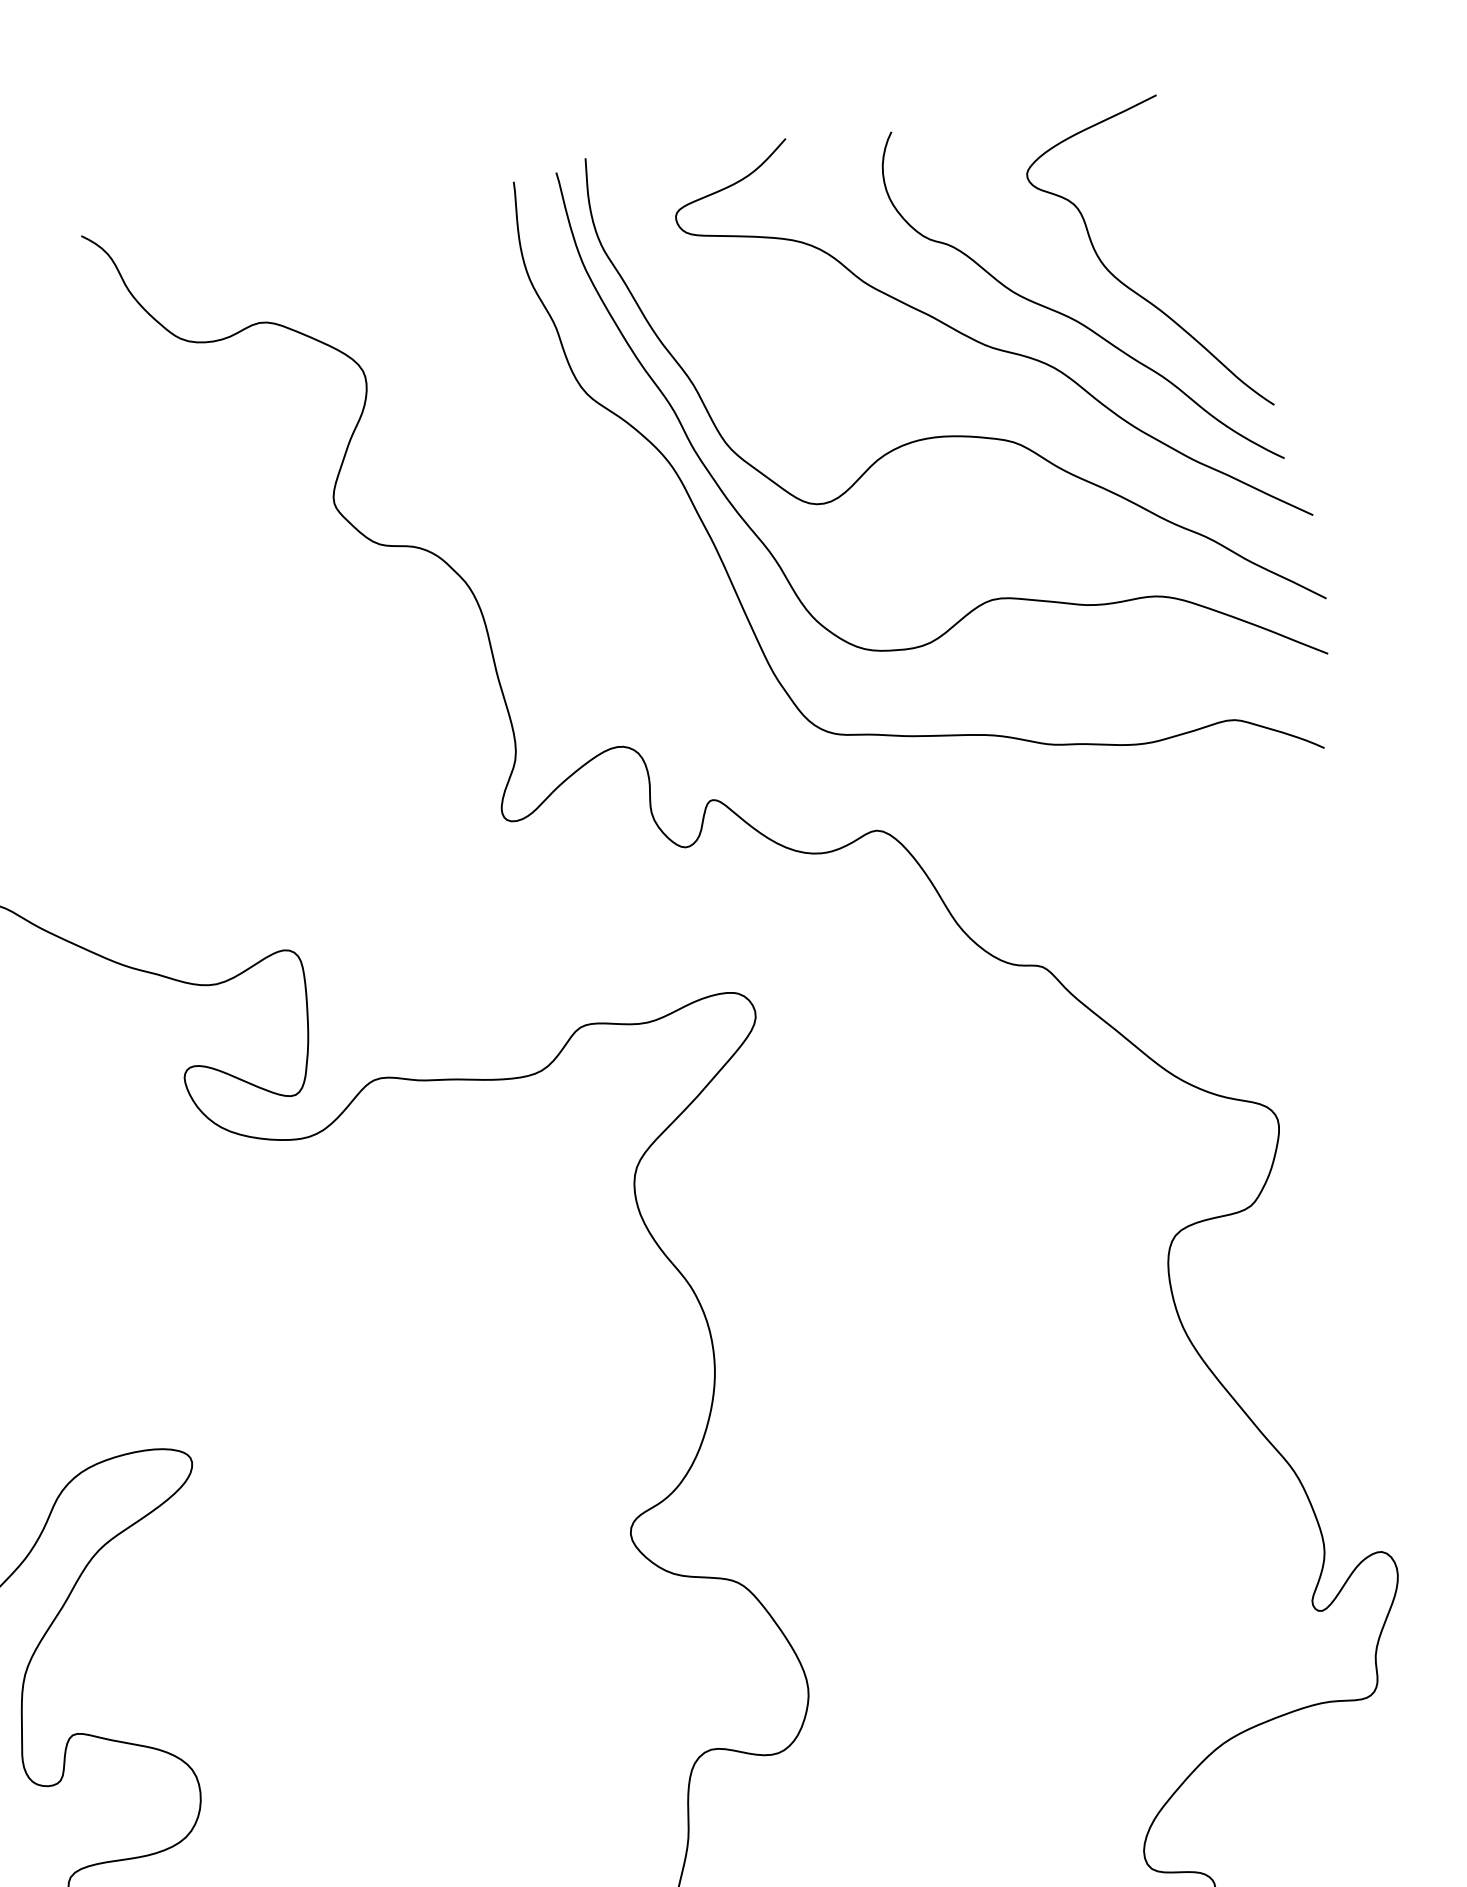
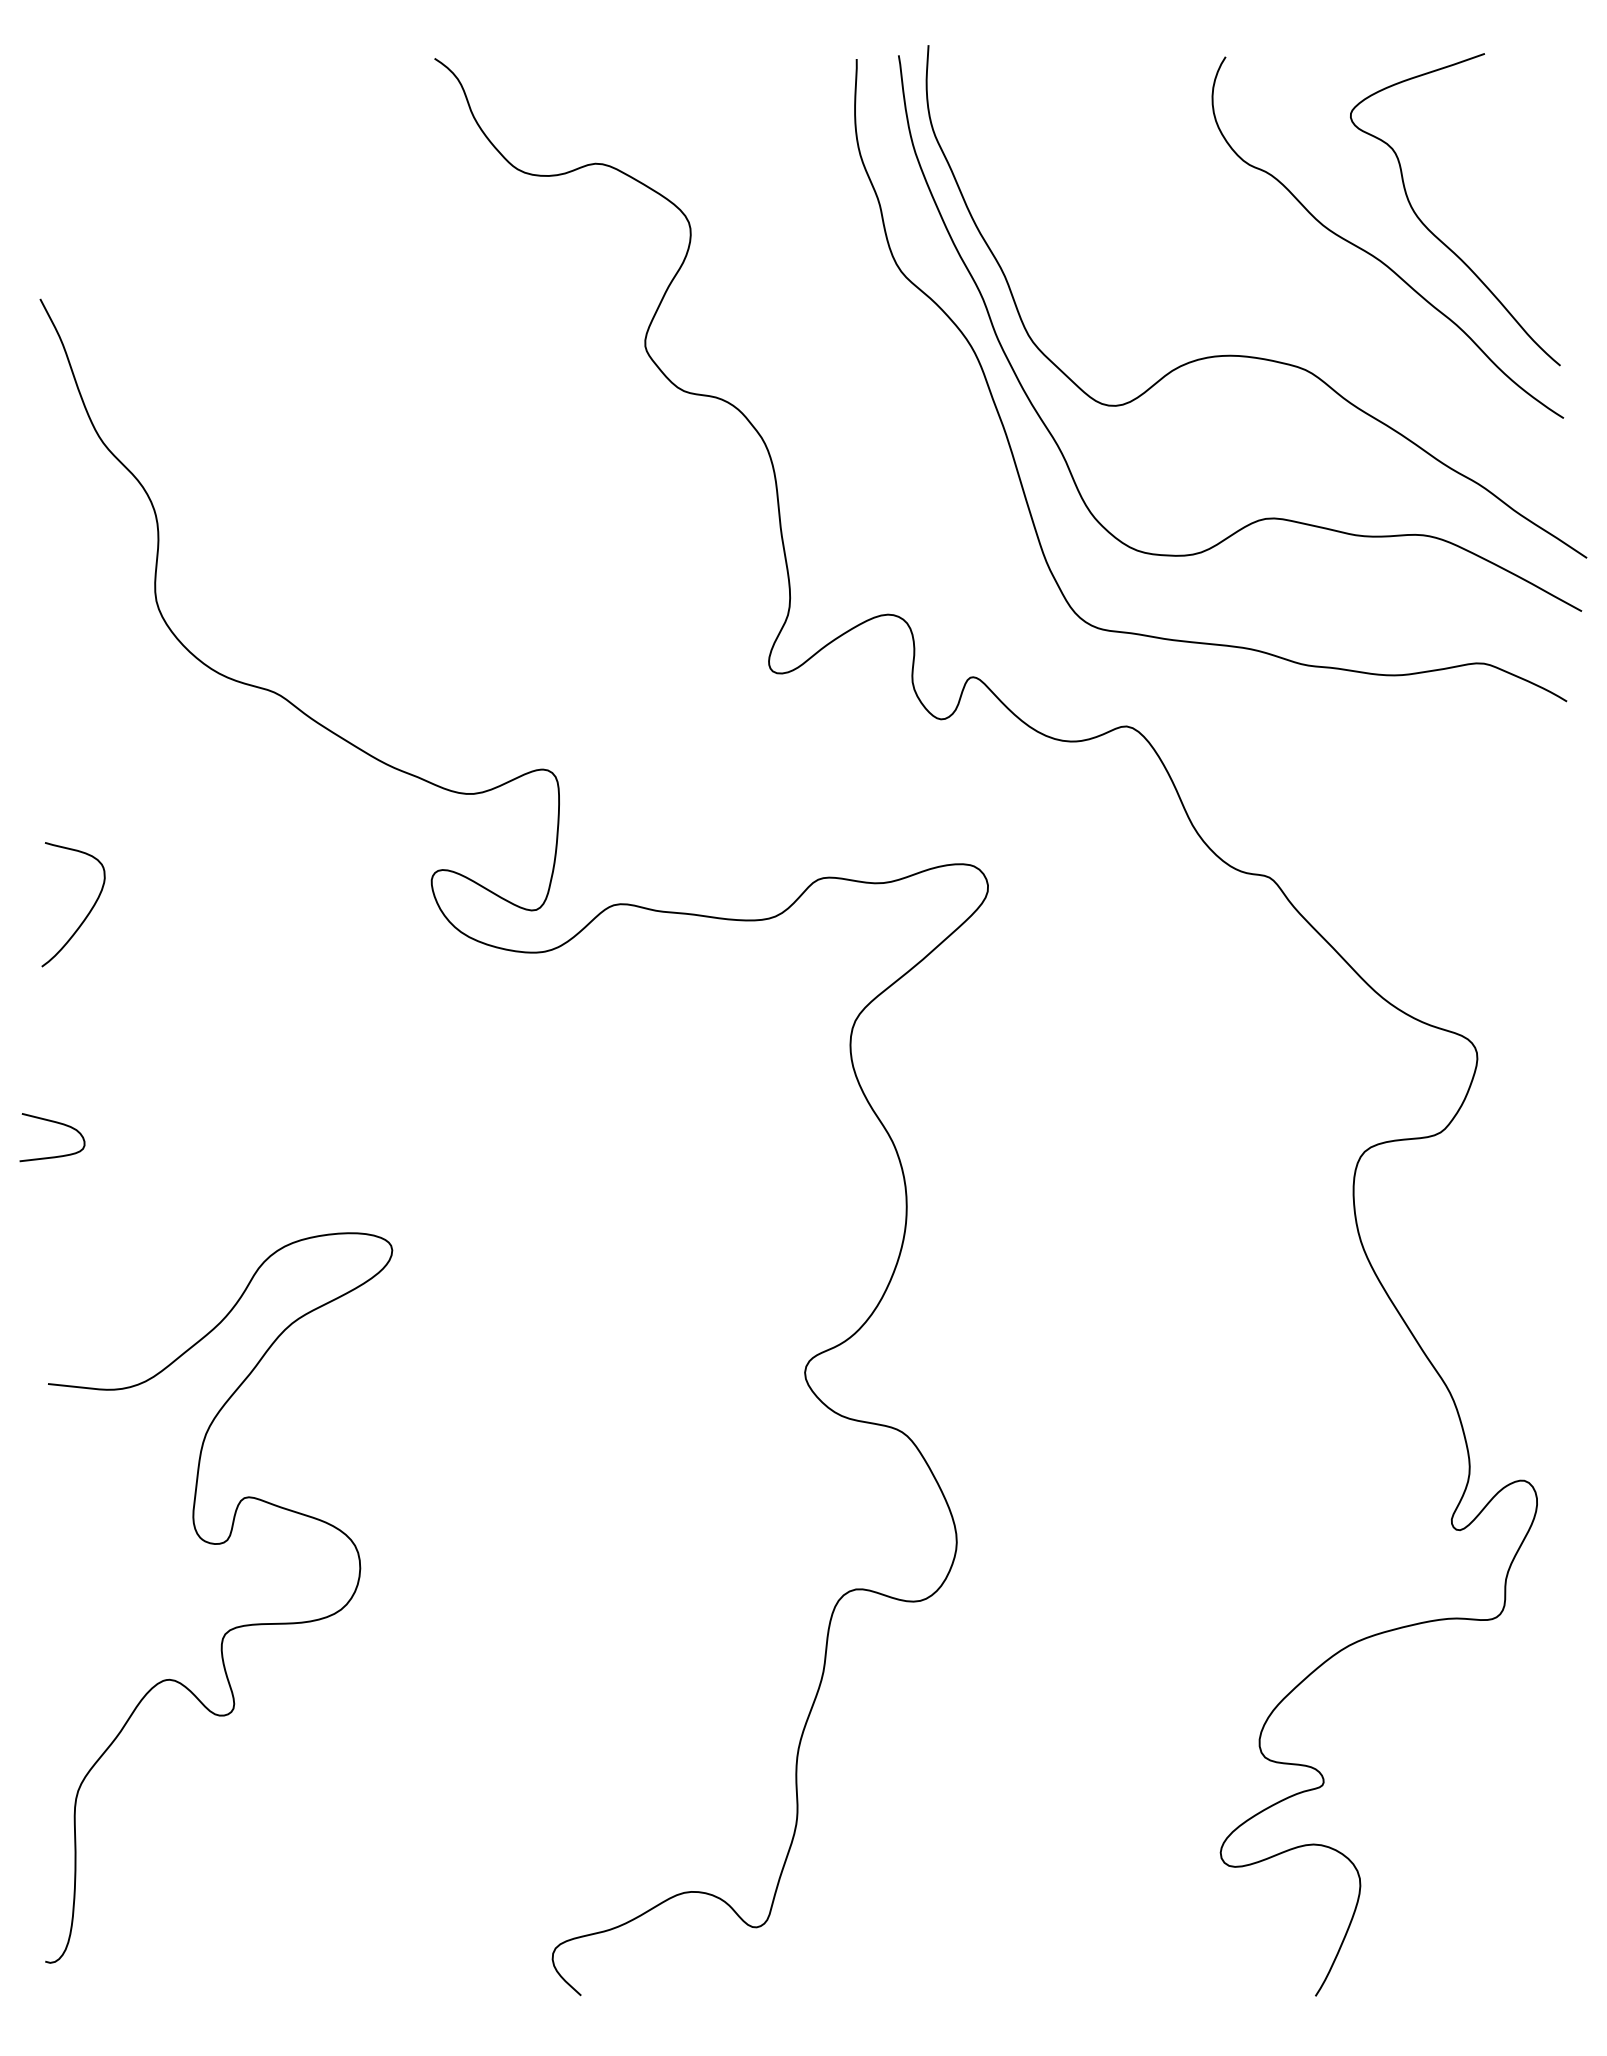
curve: (986, 344) -> (1291, 272), removed

